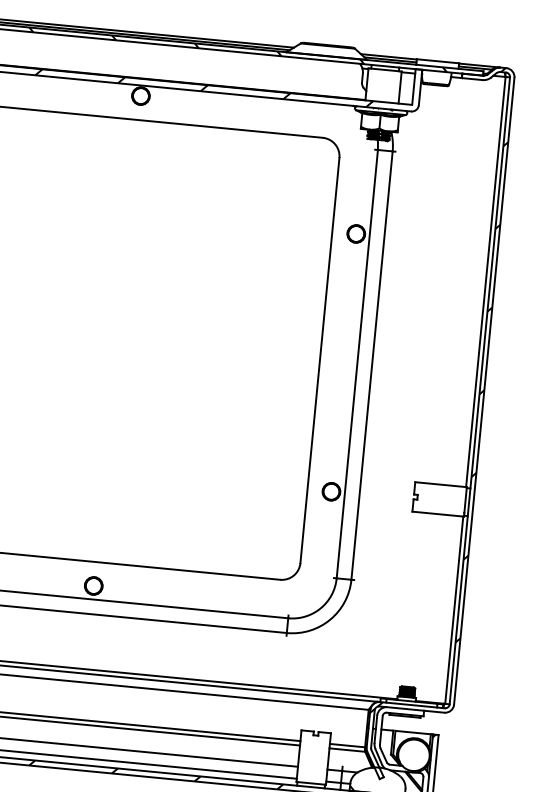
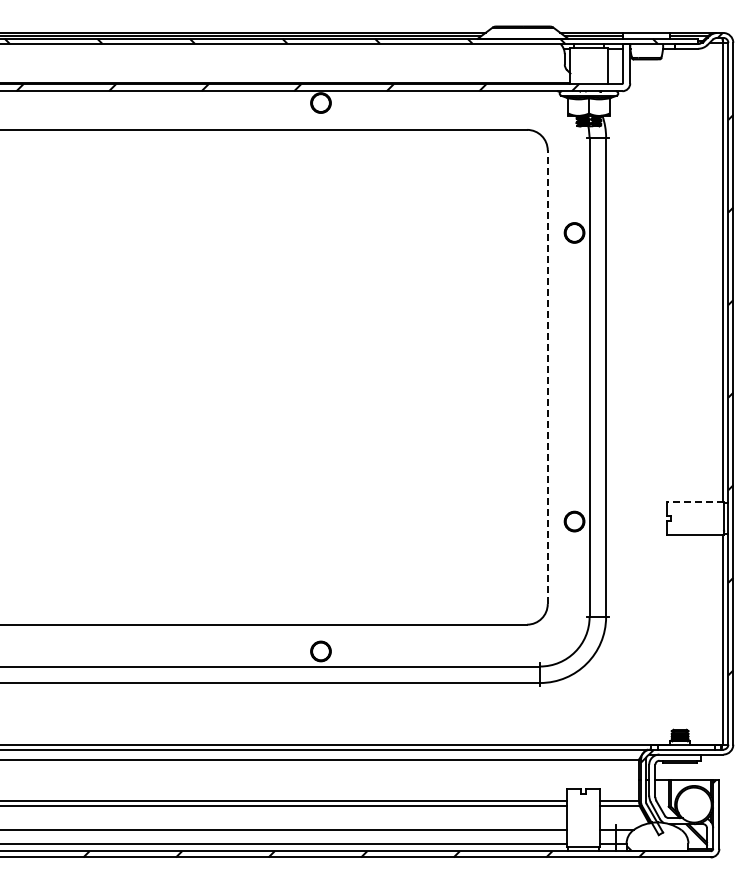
line: (319, 360) -> (547, 377), solid -> dashed
line: (441, 485) -> (695, 502), solid -> dashed

